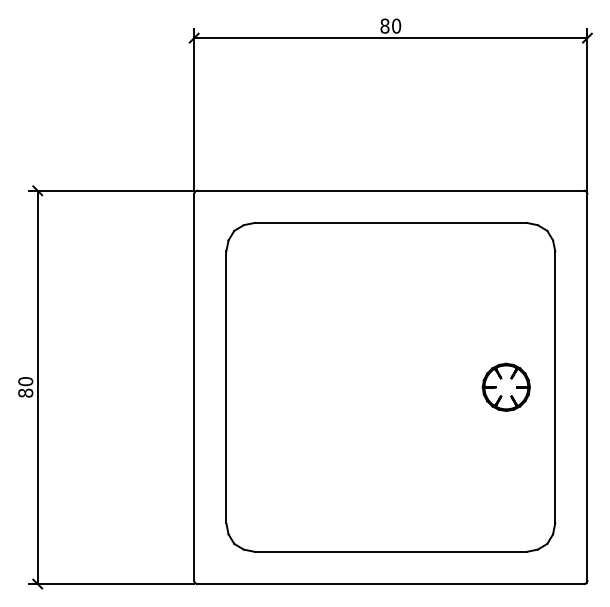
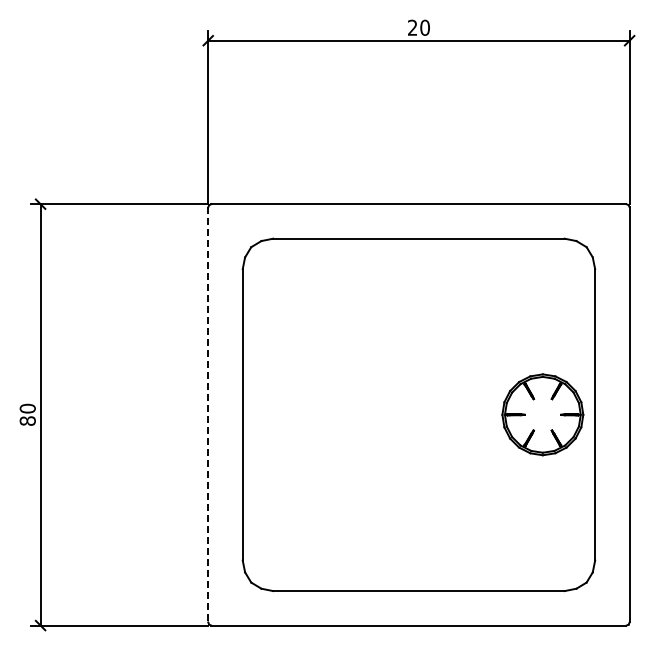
text: (384, 25) -> (412, 27), 80 -> 20
line: (194, 387) -> (208, 414), solid -> dashed
part: (506, 387) -> (542, 414), size x1.6

